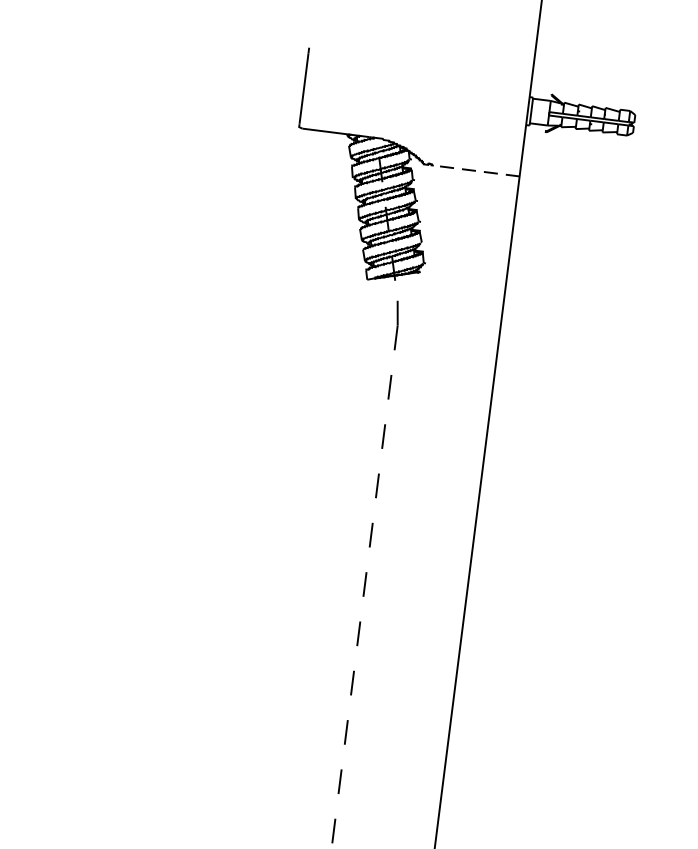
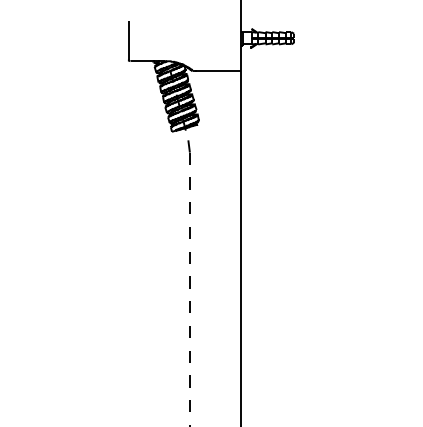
line: (477, 171) -> (219, 71), dashed -> solid

